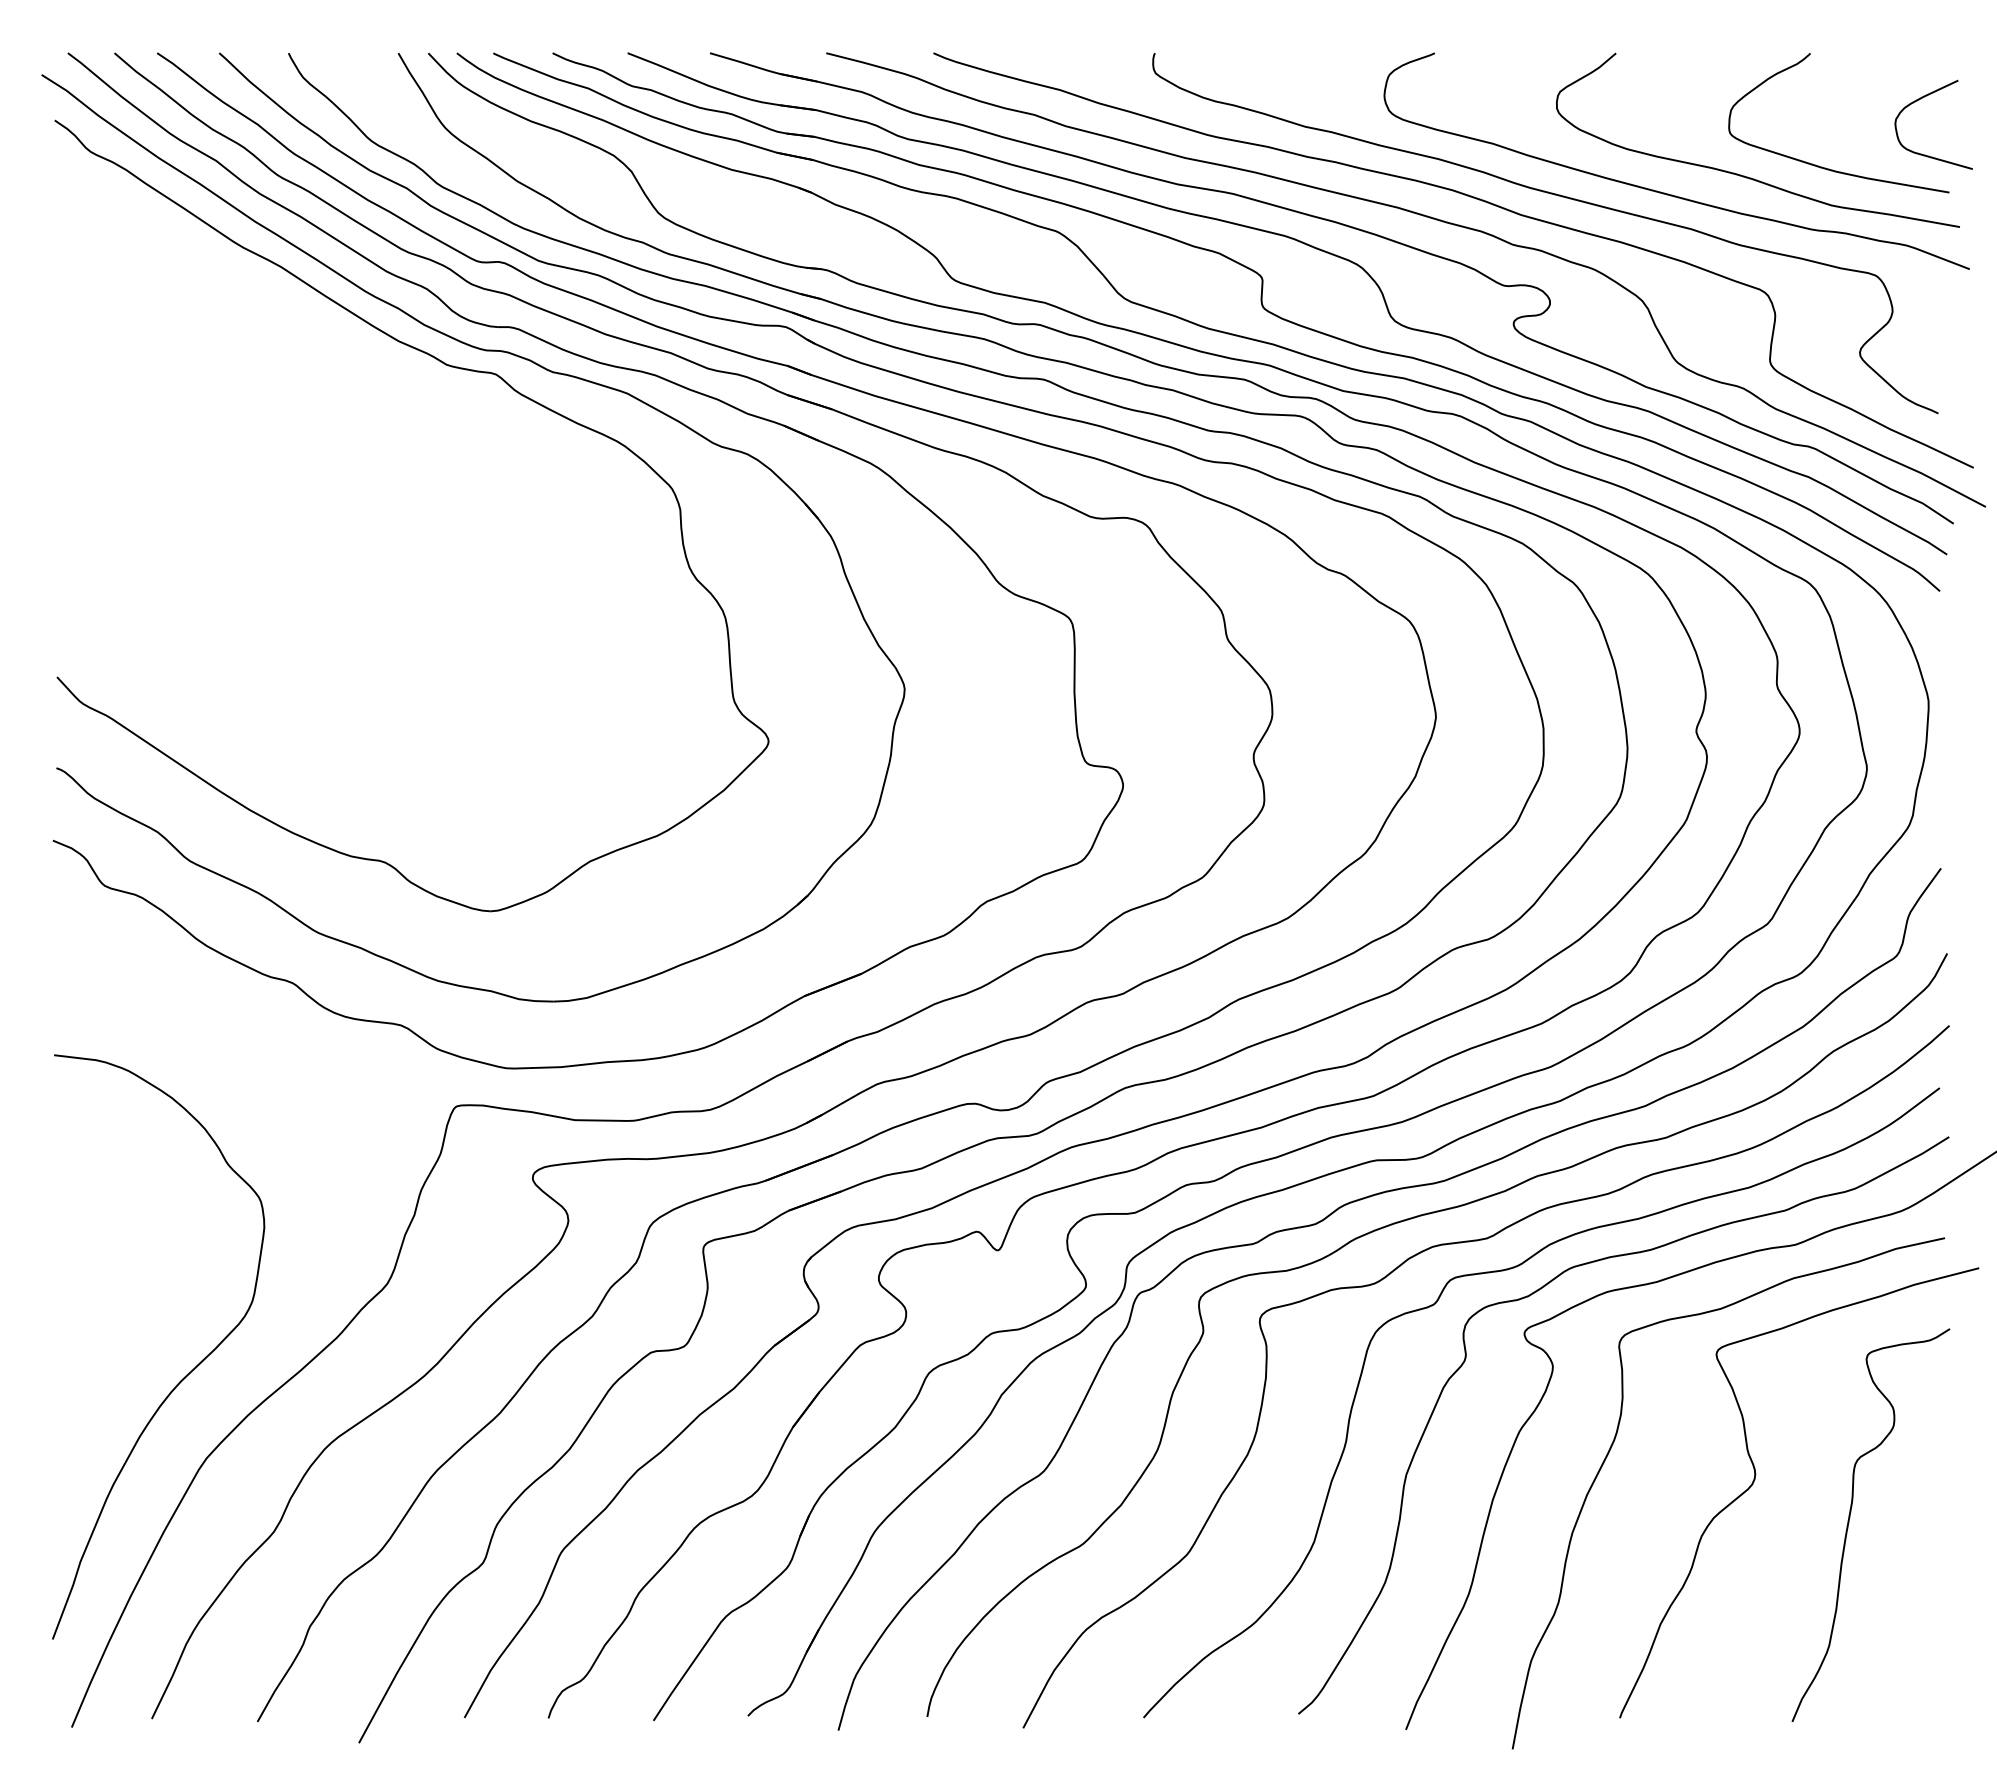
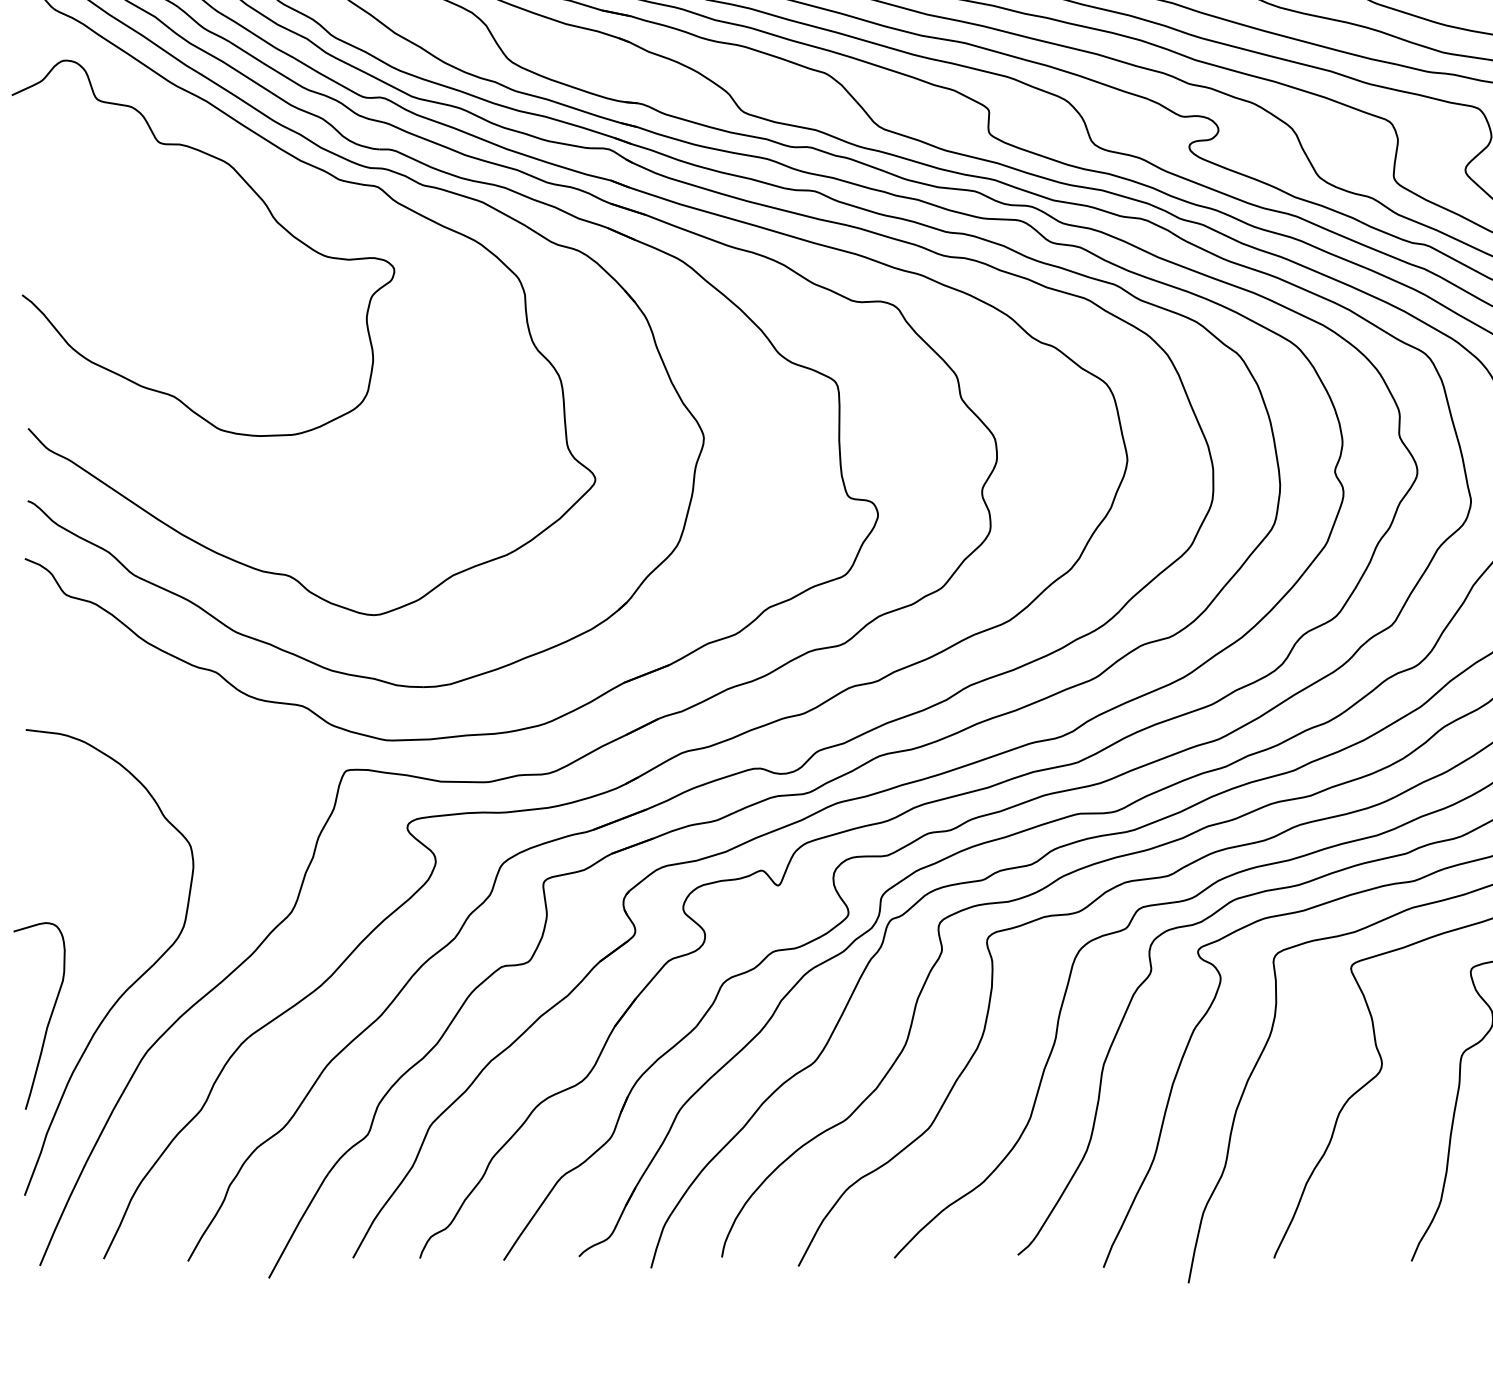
curve: (343, 384) -> (256, 195), added
curve: (83, 1417) -> (49, 1018), added

